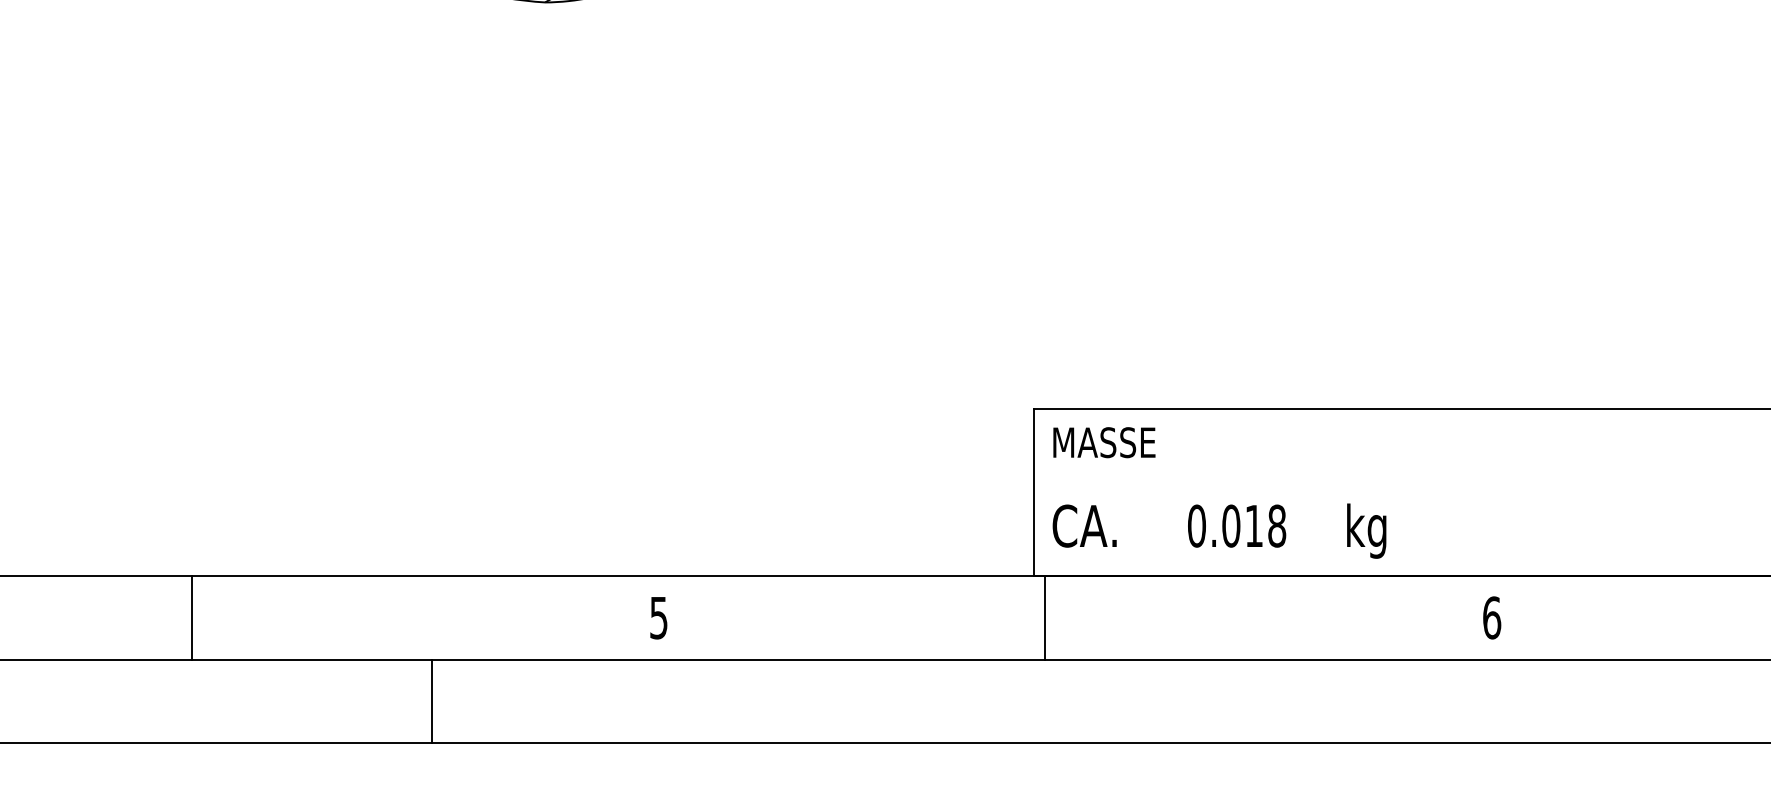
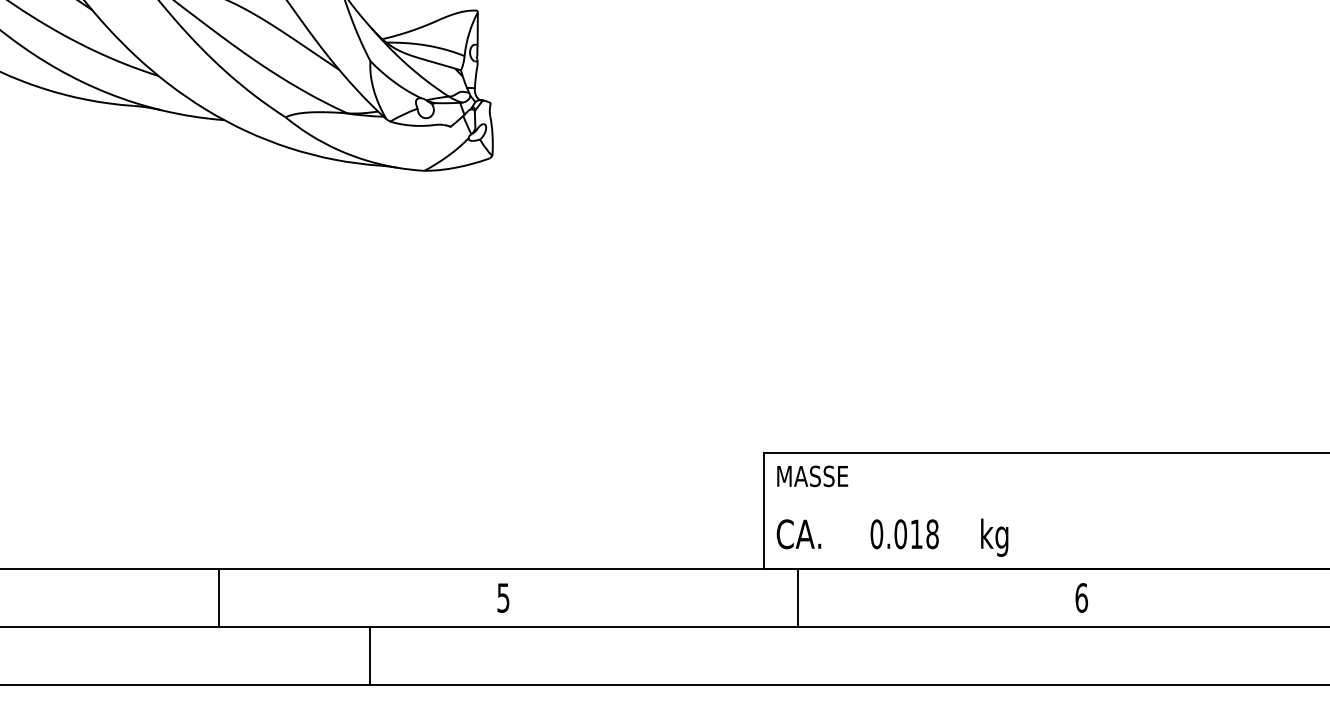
line: (192, 617) -> (219, 597), moved
line: (1045, 617) -> (798, 597), moved
line: (431, 700) -> (369, 655), moved

